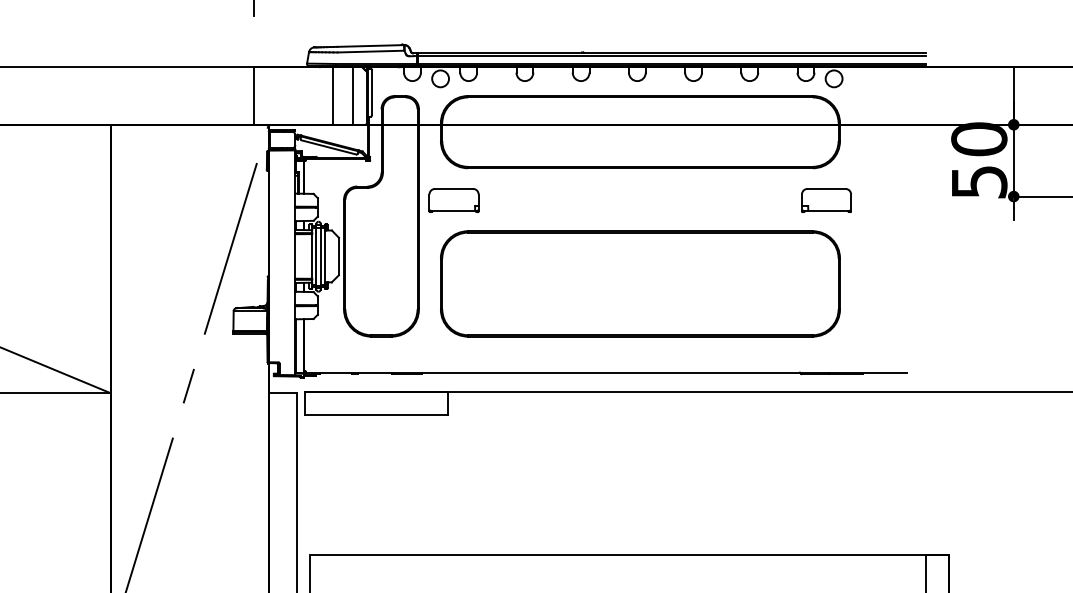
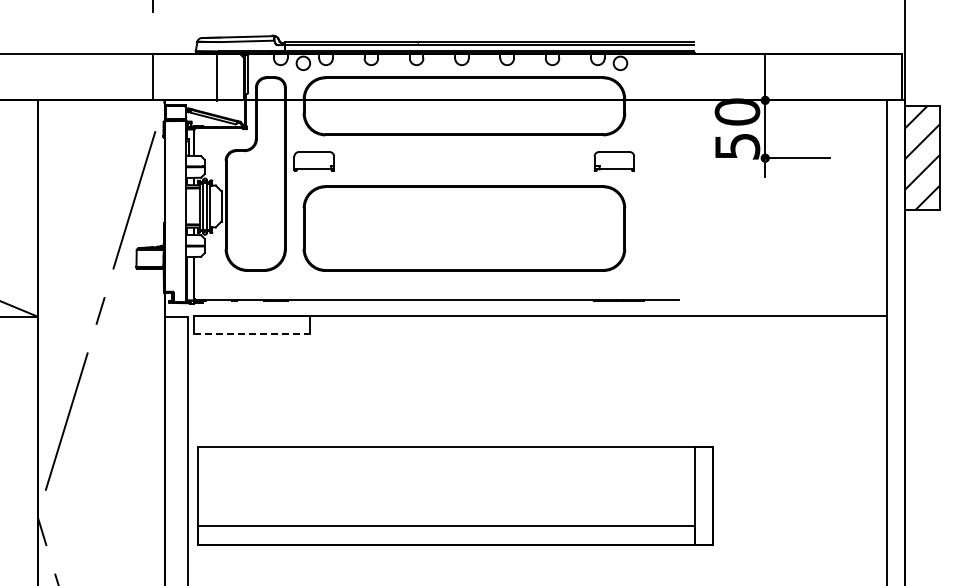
line: (353, 96) -> (233, 77), removed
line: (376, 415) -> (251, 334), solid -> dashed

